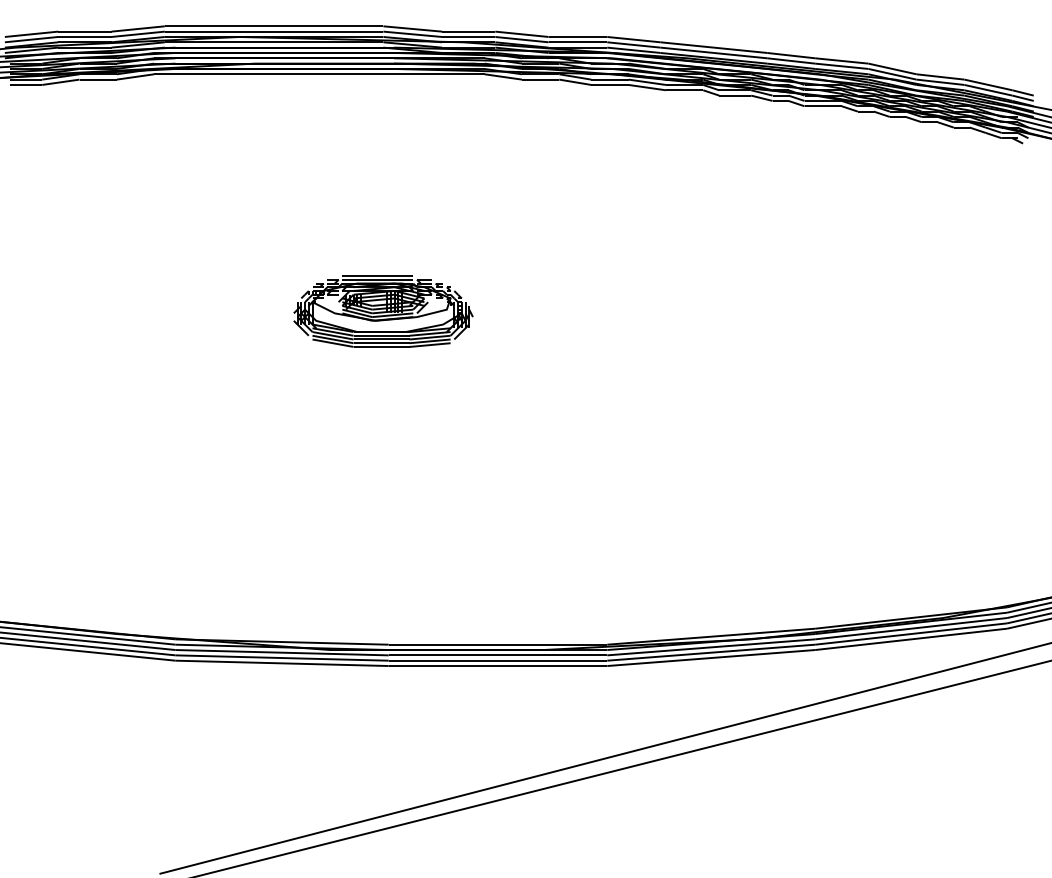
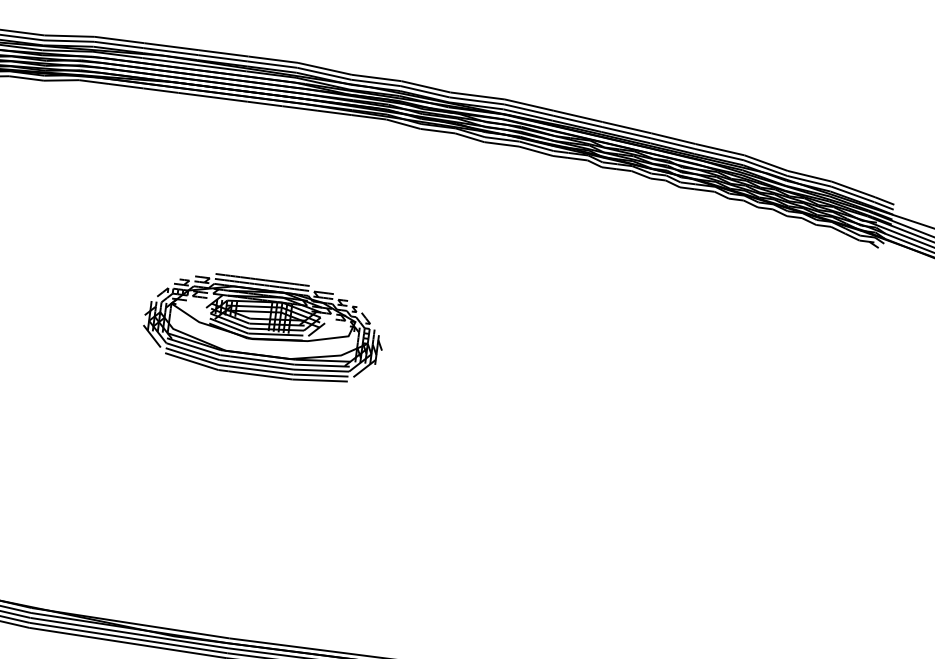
part: (383, 311) -> (264, 327), size x1.43

